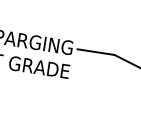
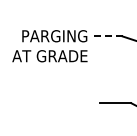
line: (95, 52) -> (106, 36), solid -> dashed

